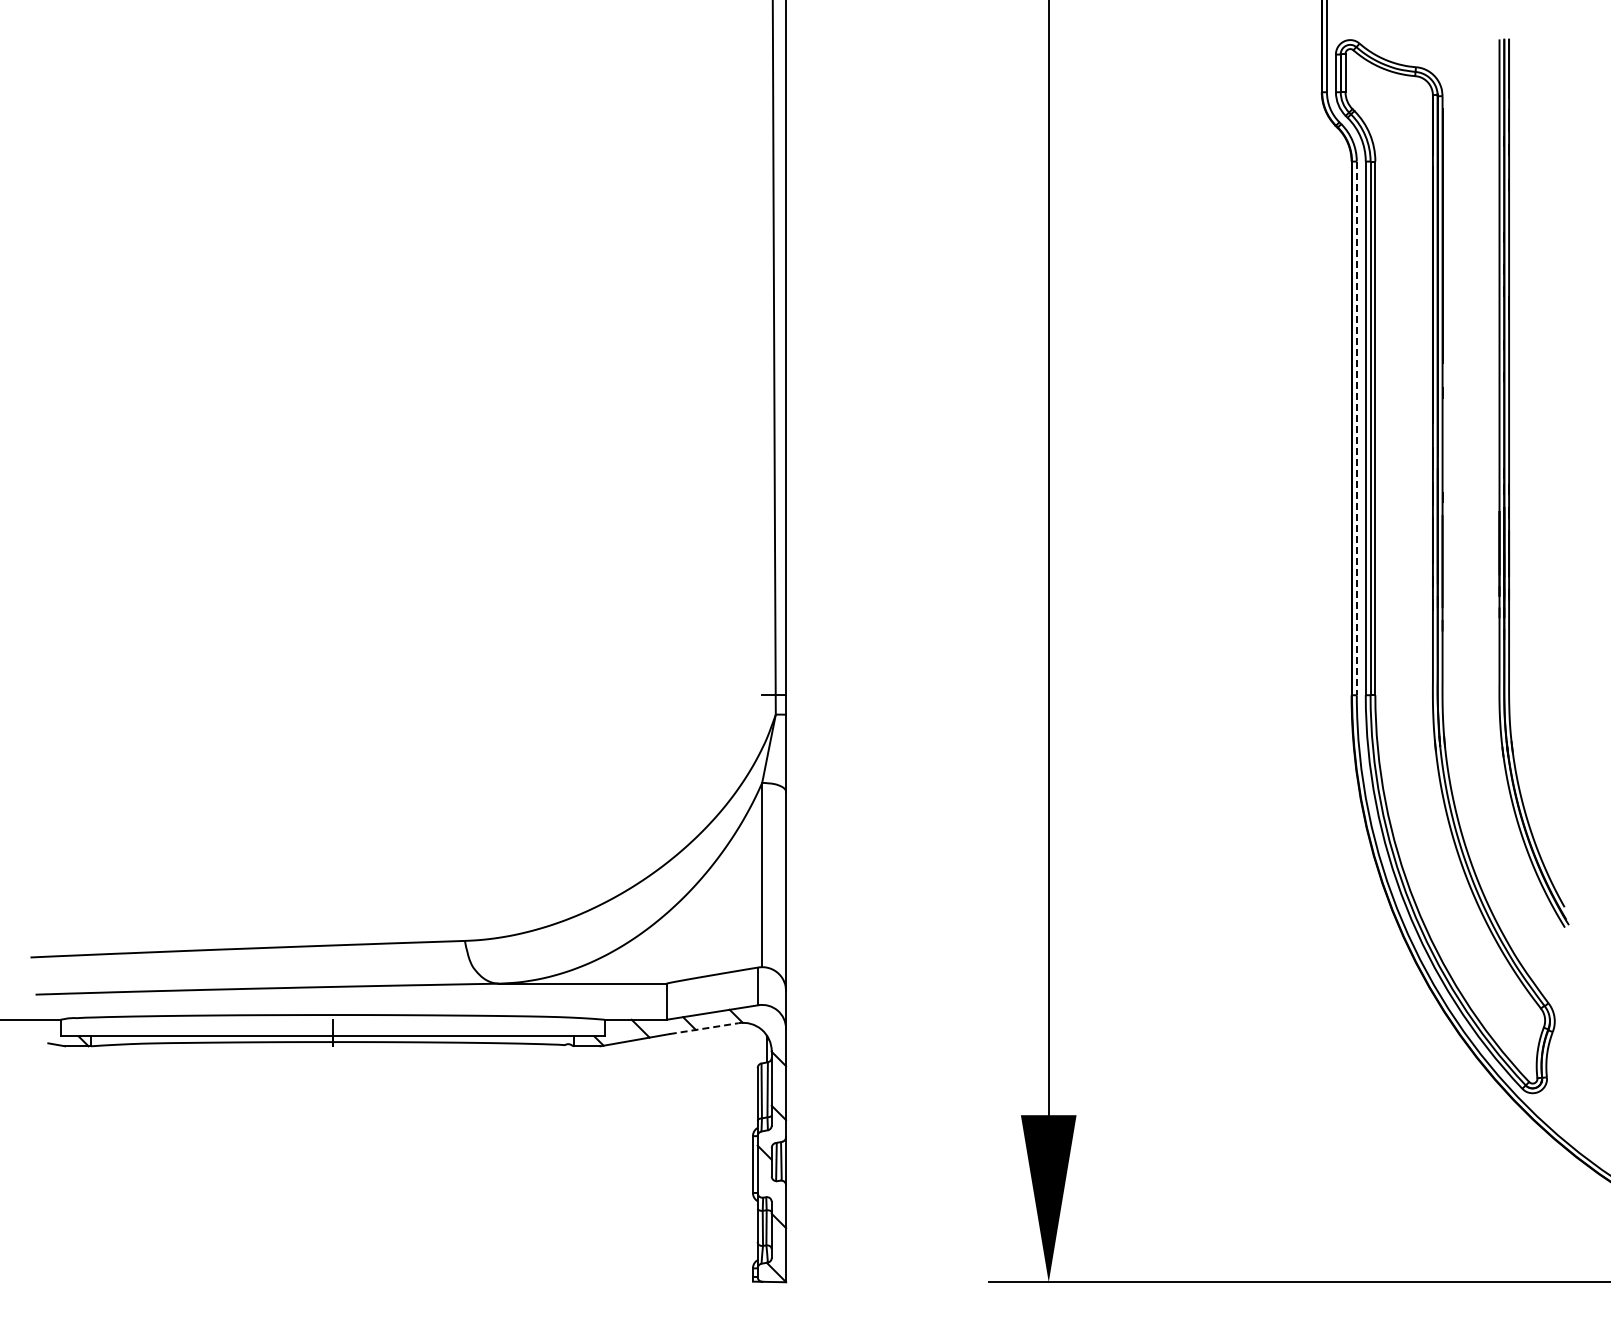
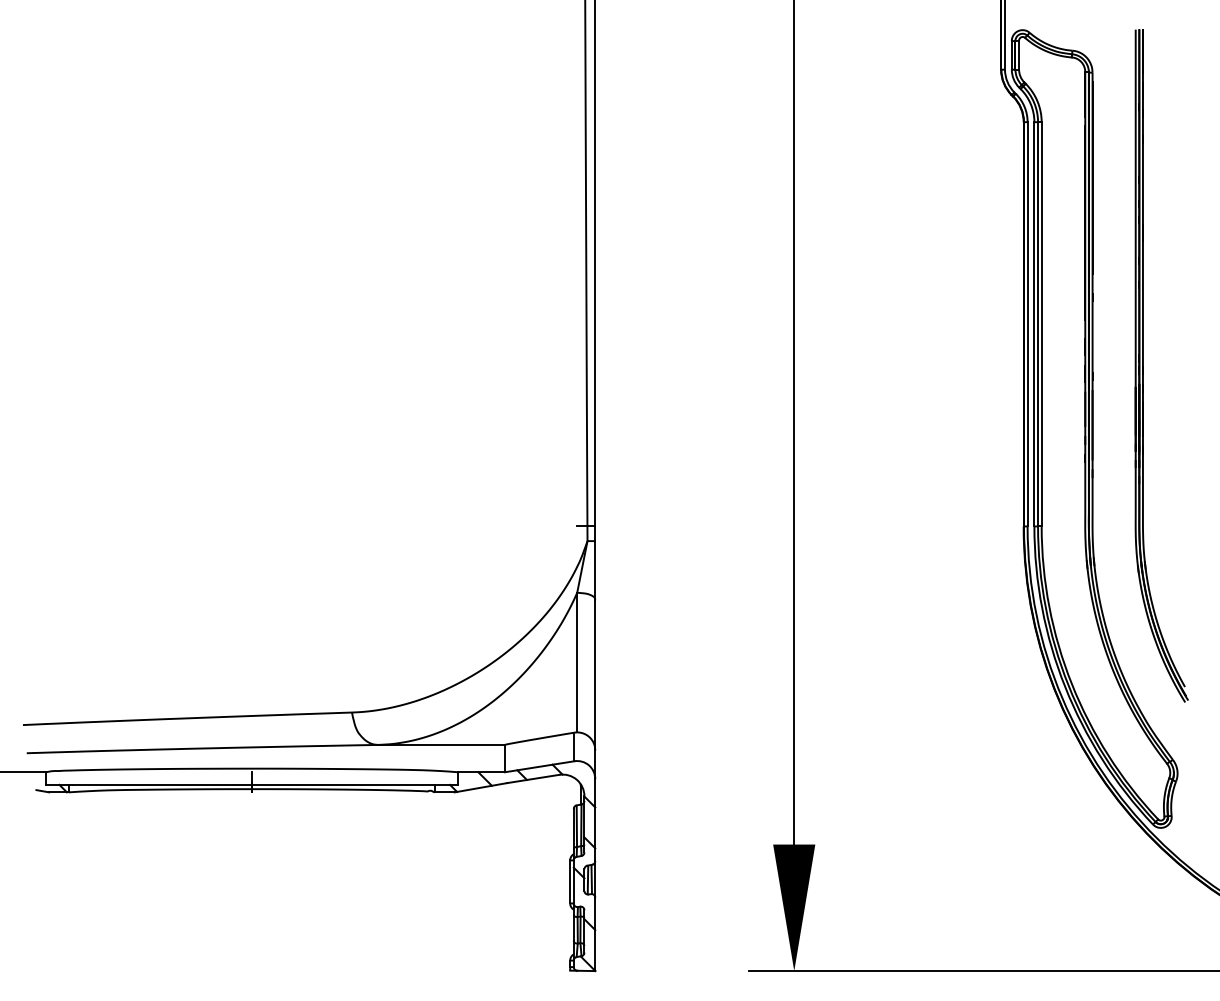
line: (1356, 428) -> (1027, 324), dashed -> solid
line: (704, 1028) -> (533, 778), dashed -> solid

